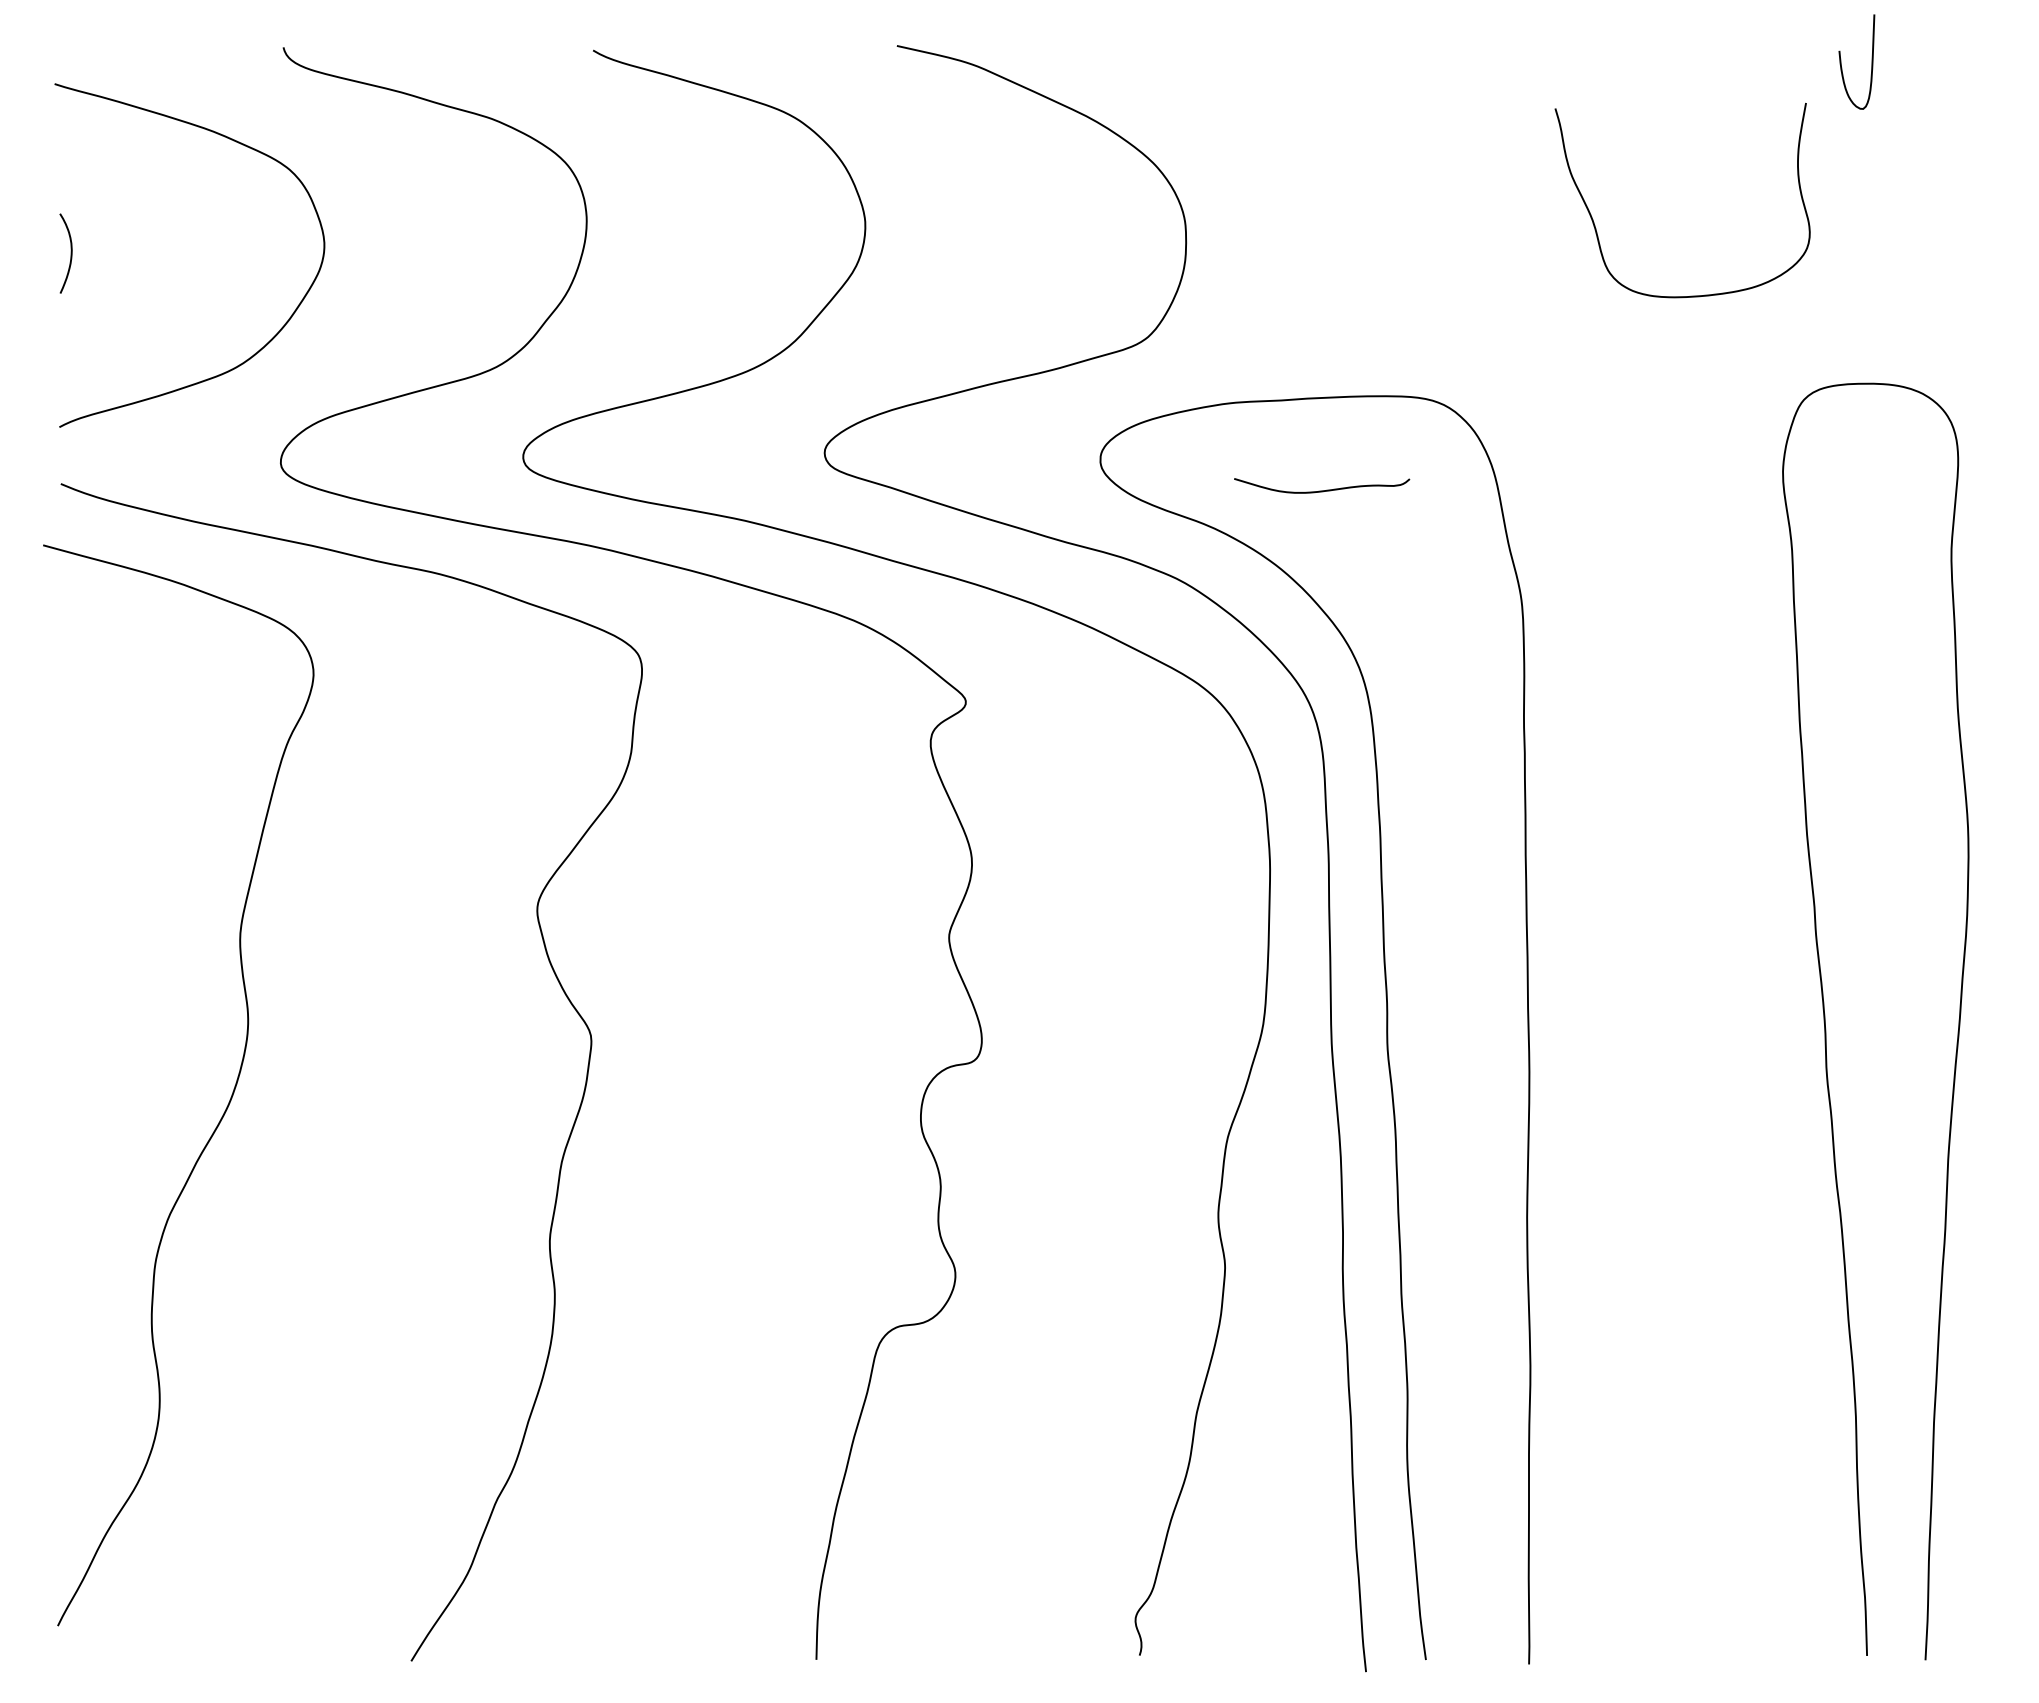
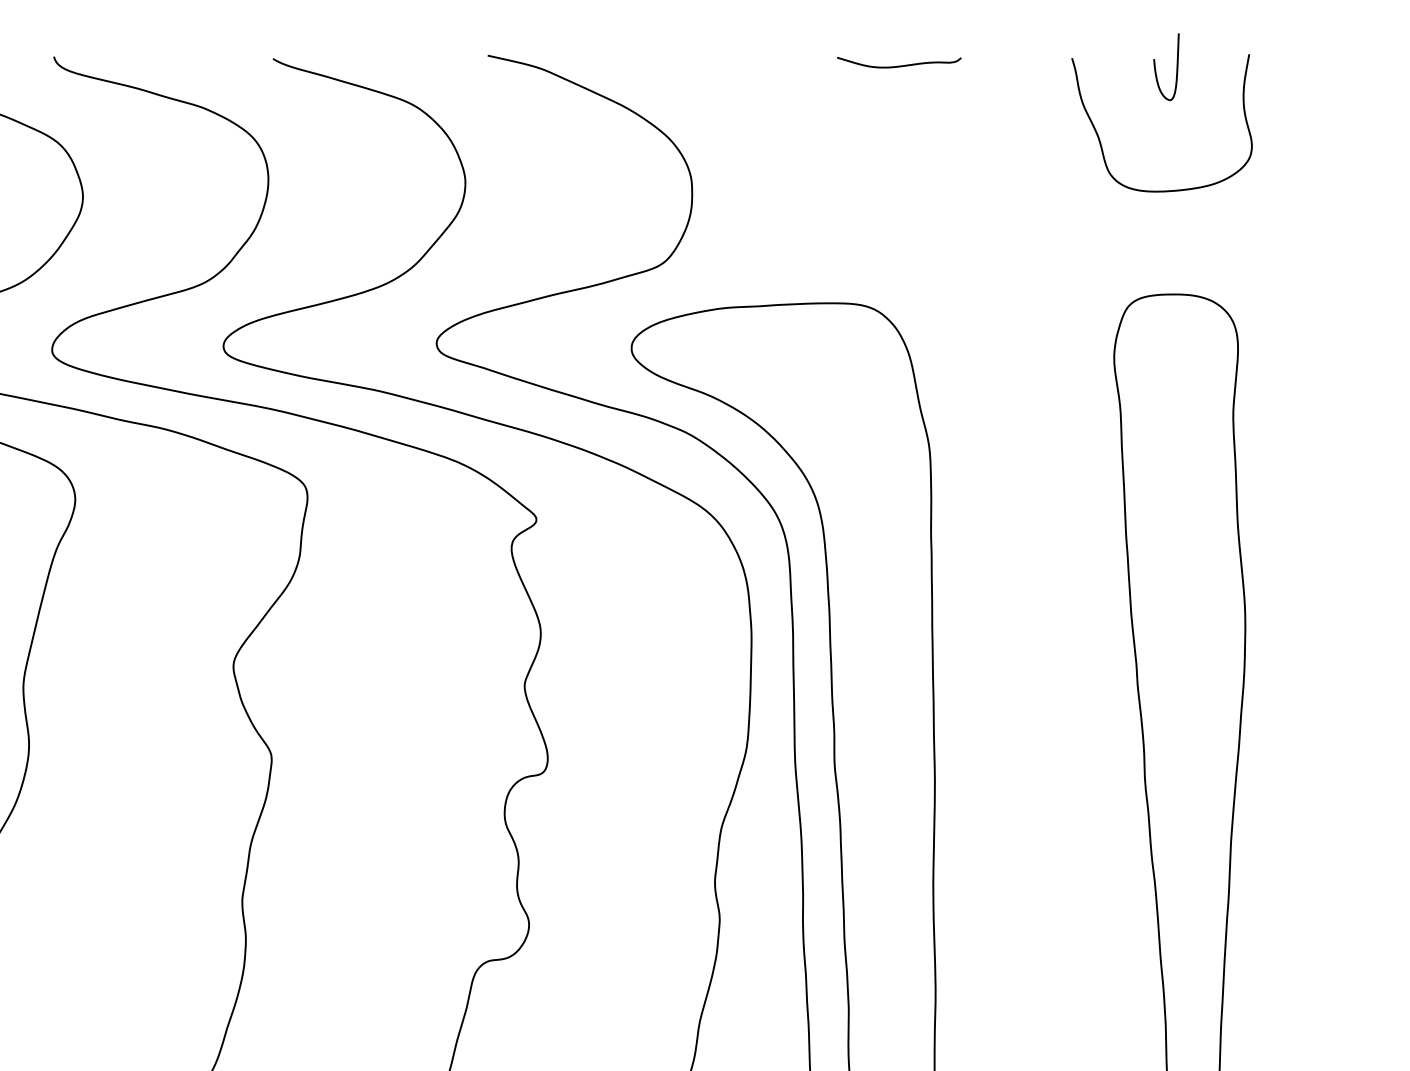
curve: (1596, 228) -> (1101, 143), moved
curve: (1322, 490) -> (899, 65), moved

